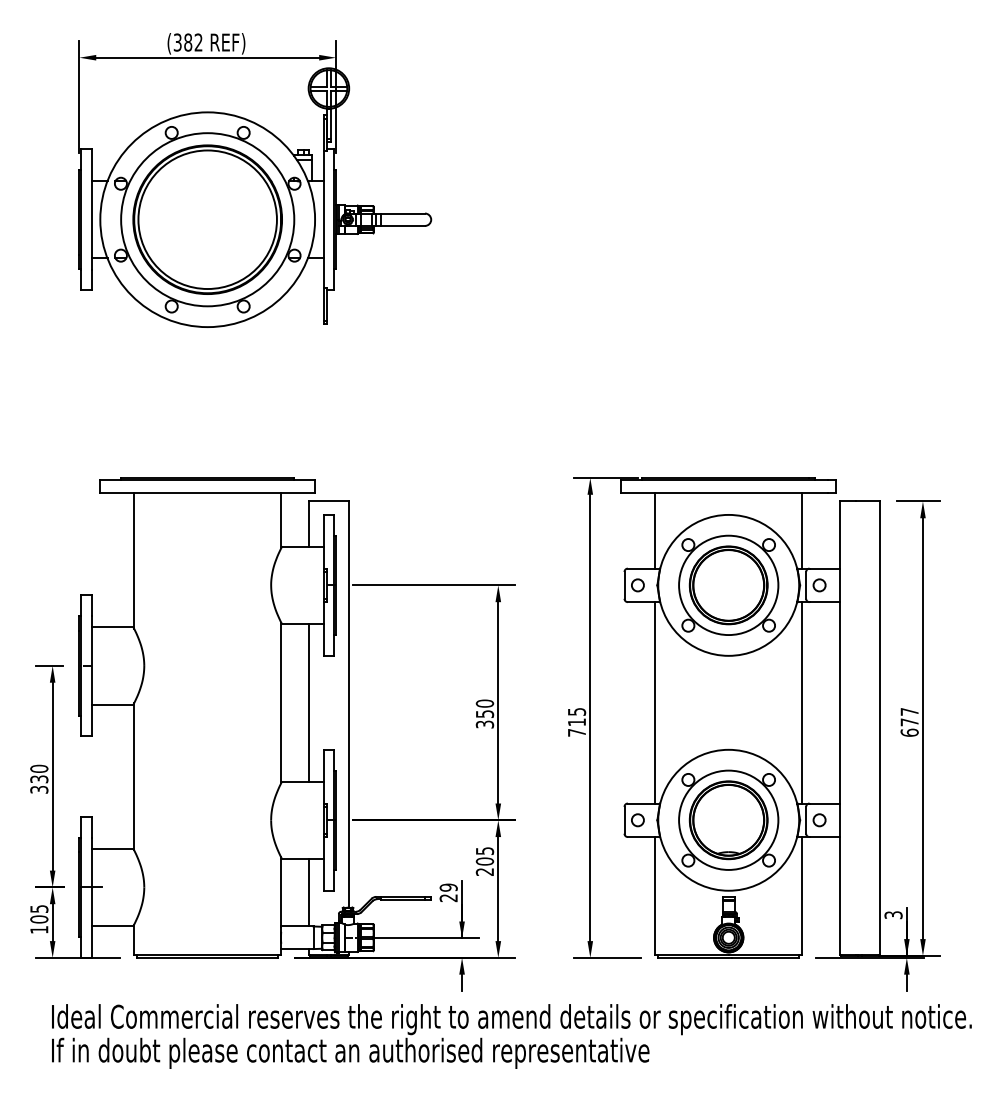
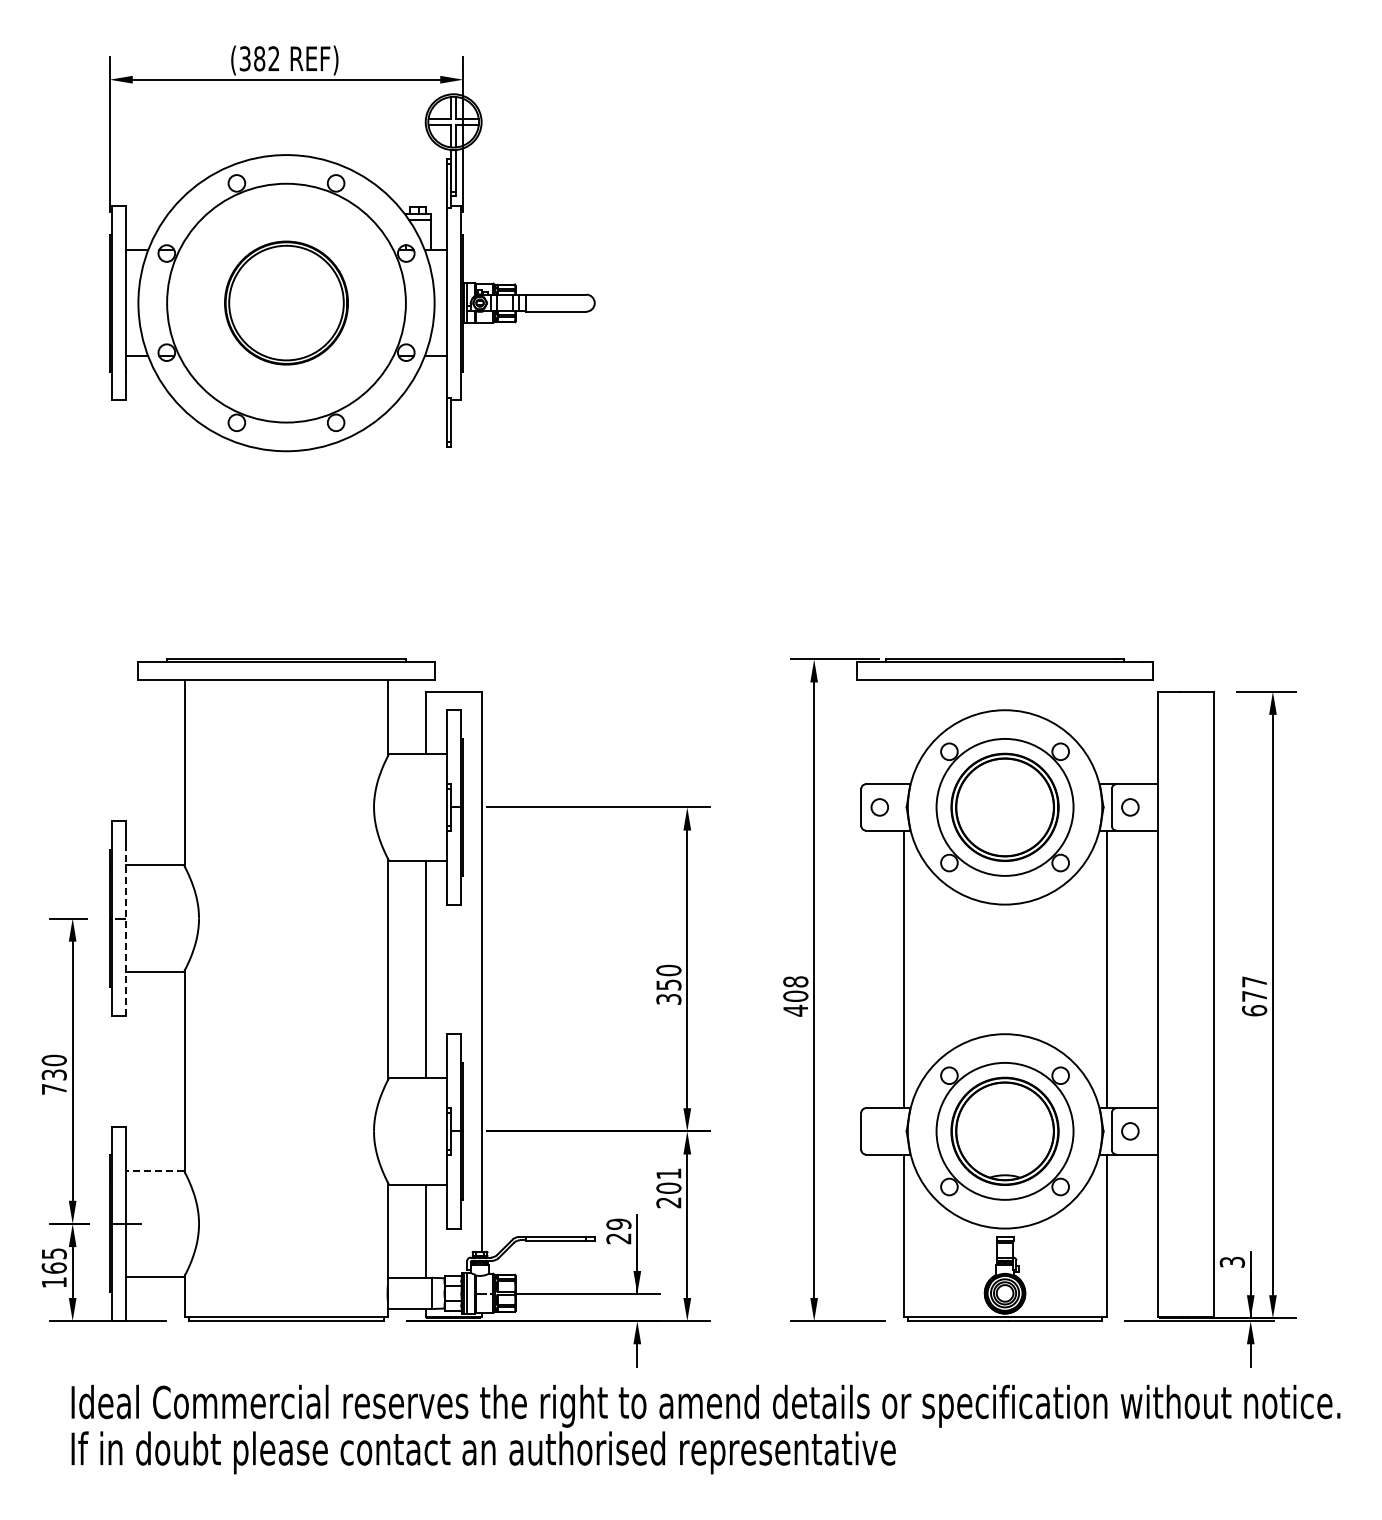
part: (207, 219) -> (286, 302), size x0.6
line: (655, 530) -> (903, 731), removed
line: (802, 530) -> (1106, 731), removed
line: (91, 676) -> (126, 932), solid -> dashed
text: (576, 722) -> (795, 996), 715 -> 408
text: (38, 789) -> (53, 1089), 330 -> 730
circle: (637, 820) -> (879, 1131), removed
line: (112, 848) -> (155, 1170), solid -> dashed
text: (484, 850) -> (668, 1173), 205 -> 201
text: (38, 918) -> (53, 1267), 105 -> 165

